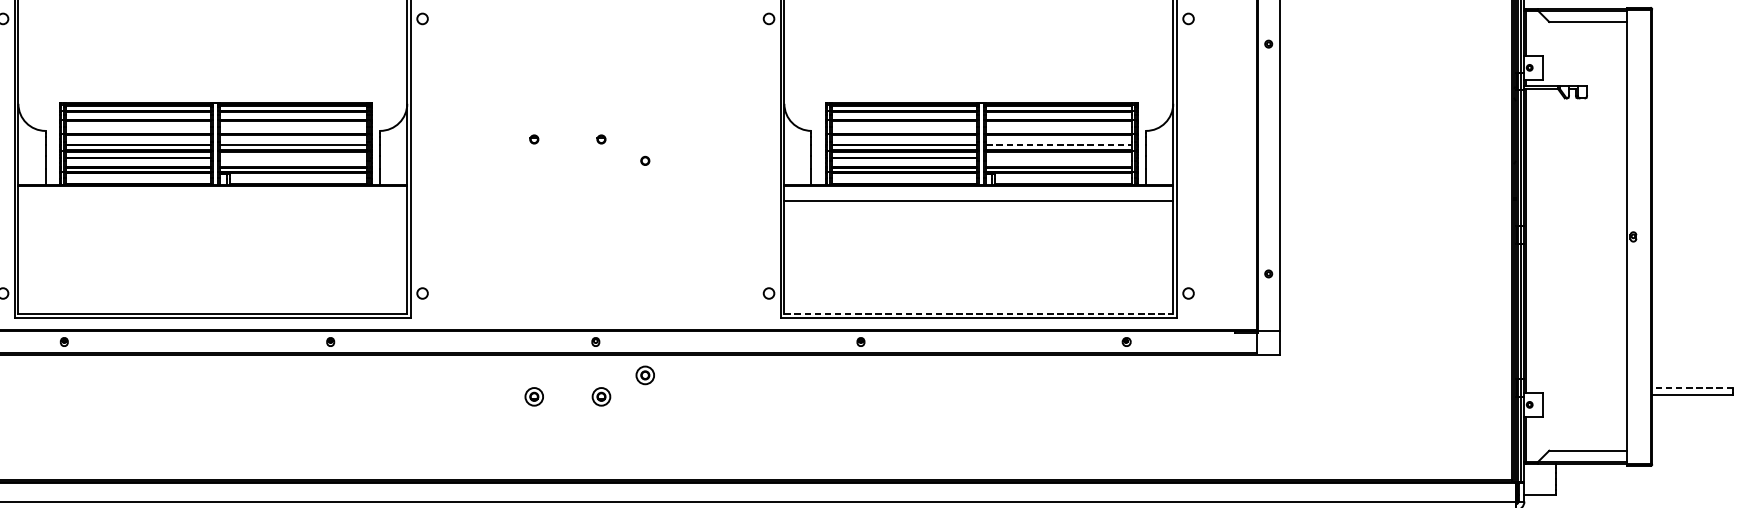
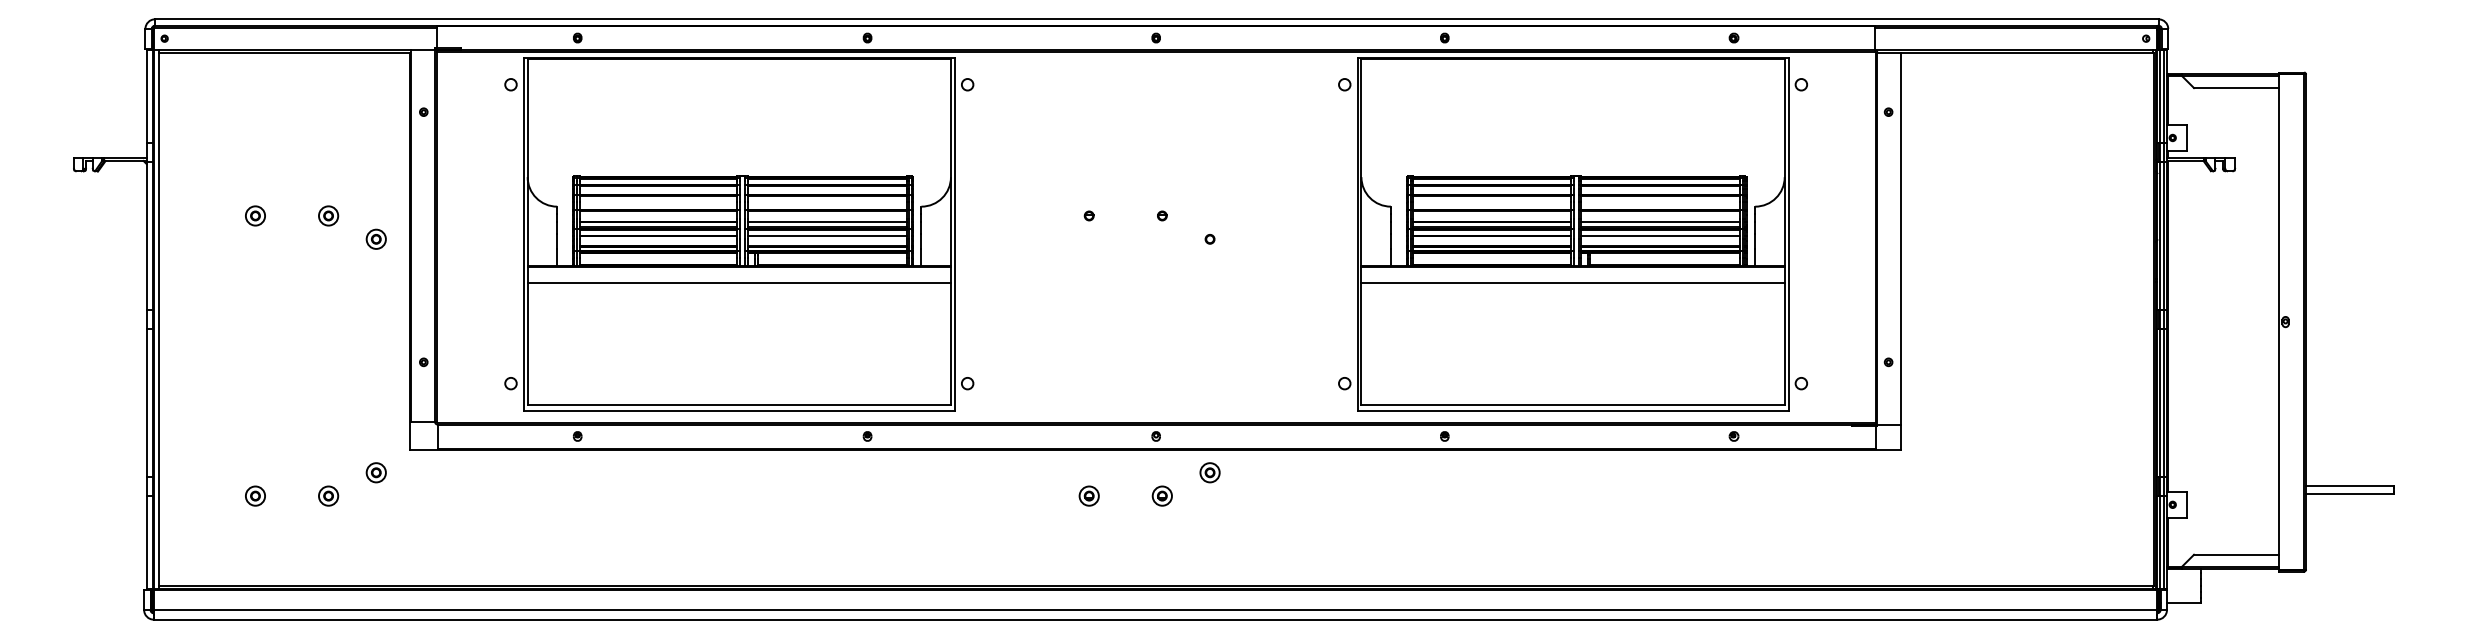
line: (1059, 145) -> (1660, 222), dashed -> solid
line: (292, 157) -> (826, 235), added
line: (1059, 157) -> (1660, 235), added
line: (212, 200) -> (738, 282), added
line: (979, 313) -> (1573, 405), dashed -> solid
line: (1693, 388) -> (2350, 486), dashed -> solid

